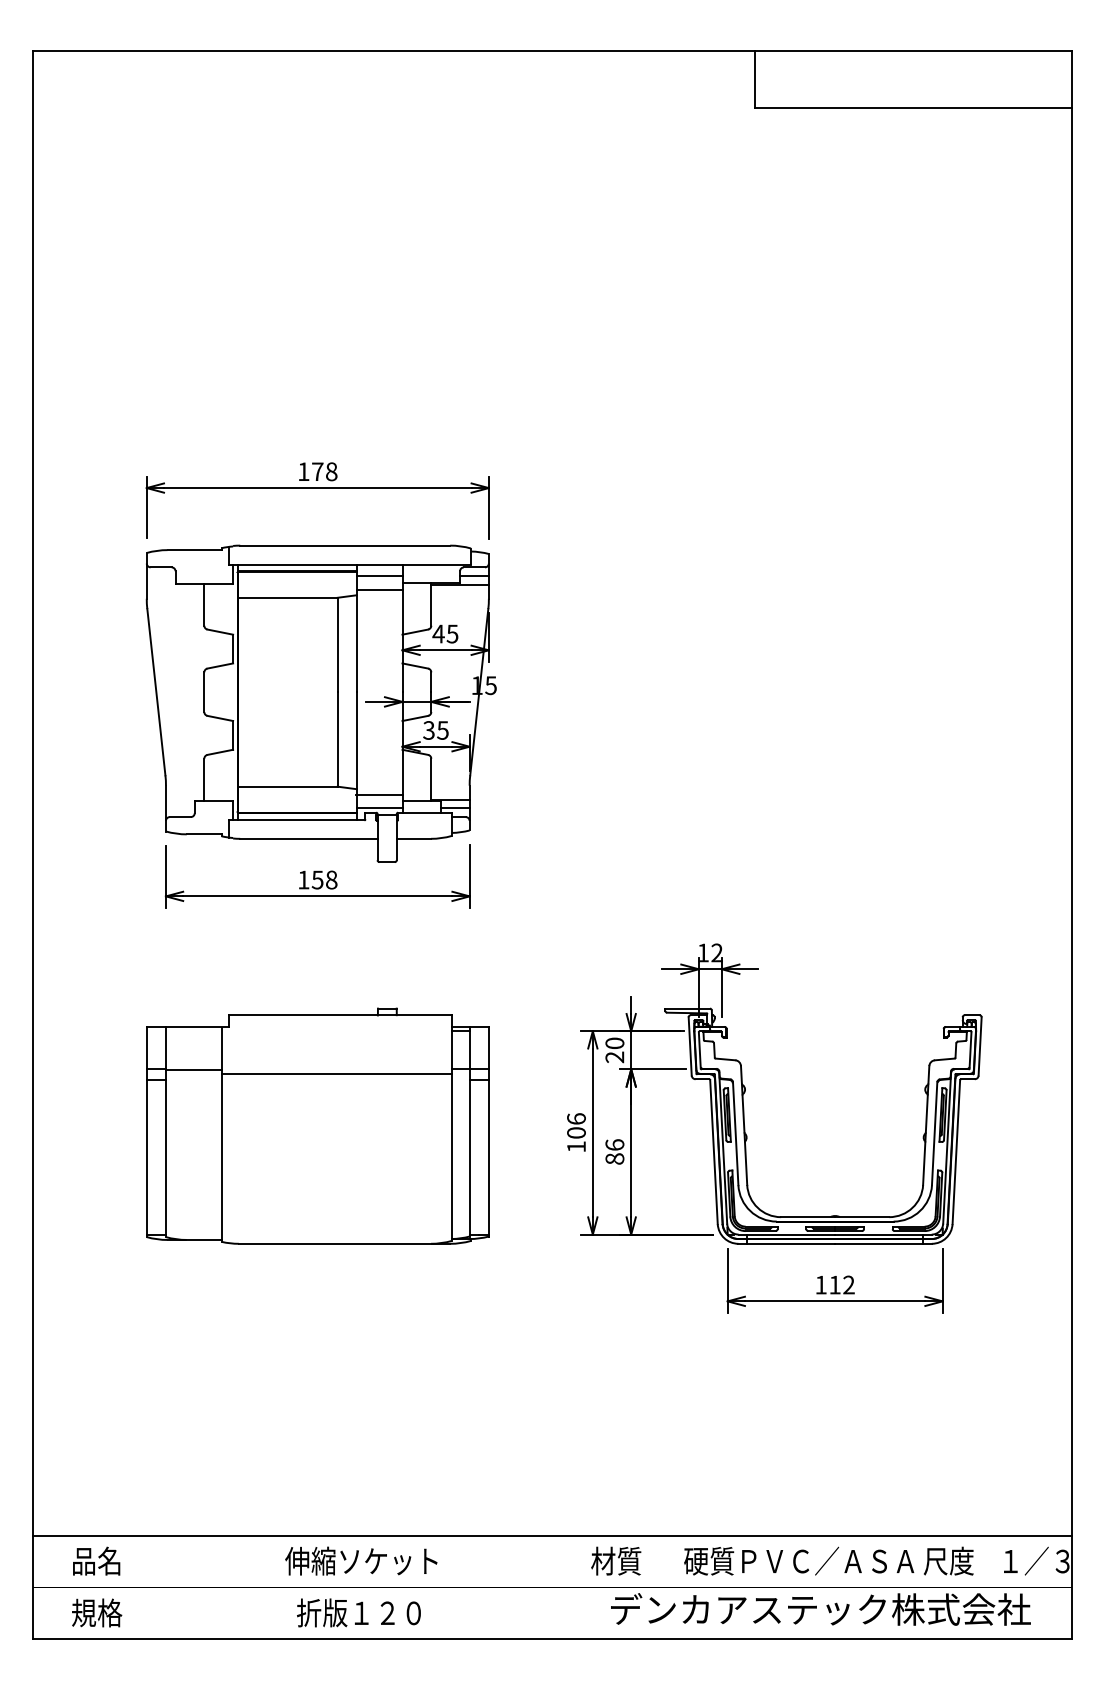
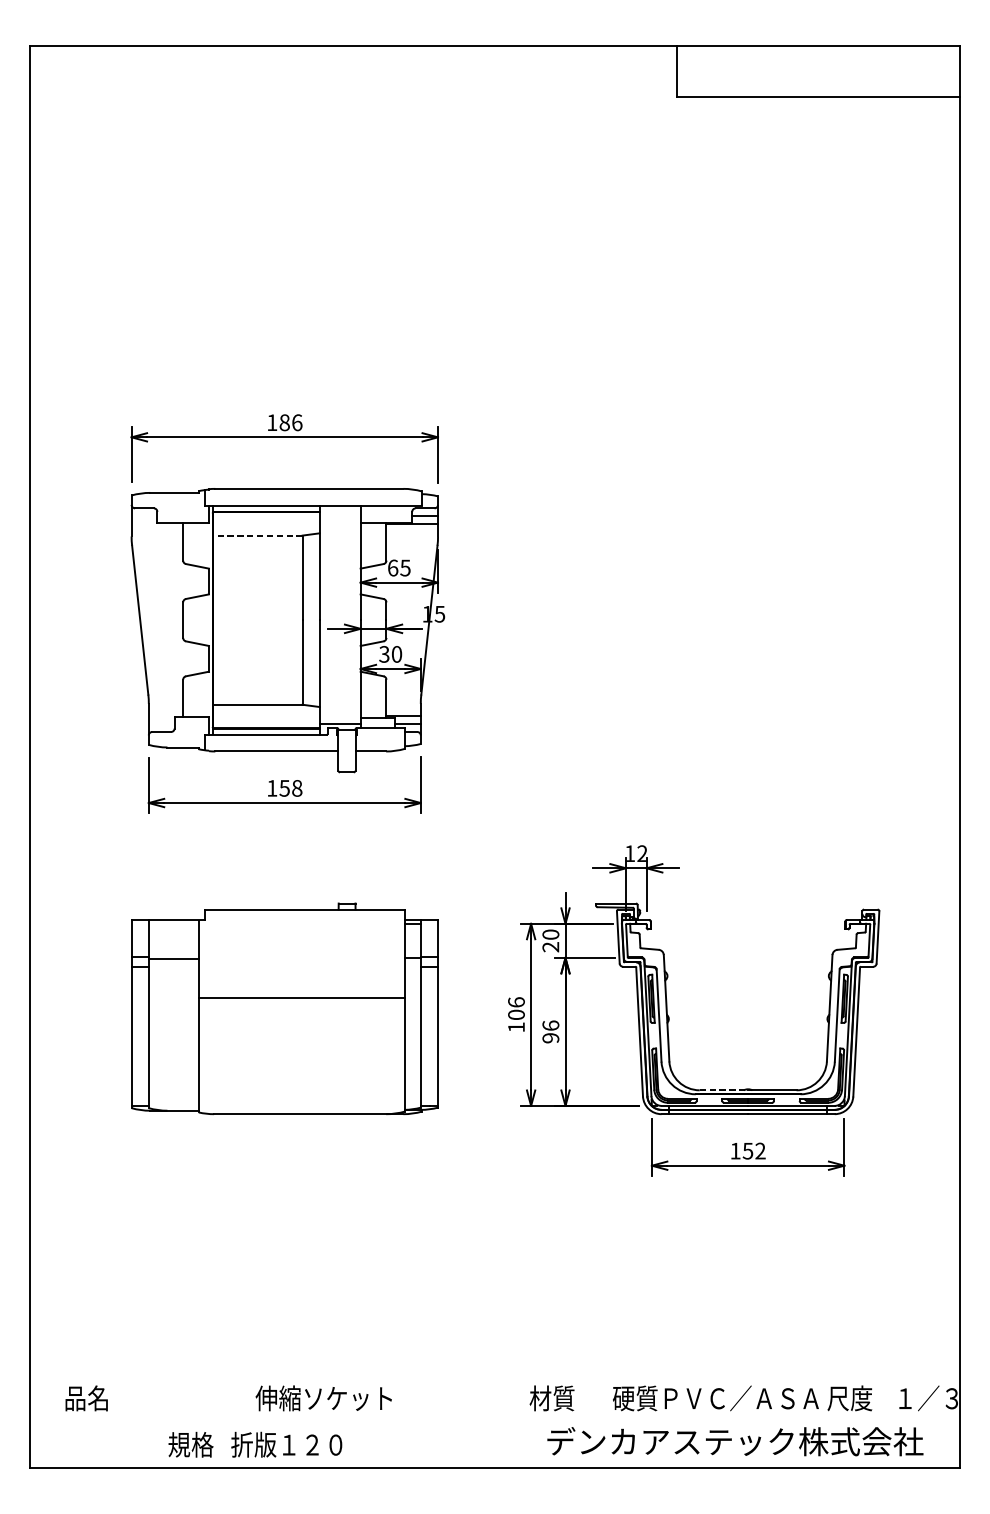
text: (324, 471) -> (290, 422), 178 -> 186
line: (379, 576) -> (340, 516), removed
line: (379, 589) -> (340, 528), removed
line: (287, 597) -> (257, 535), solid -> dashed
text: (438, 633) -> (392, 567), 45 -> 65
text: (442, 730) -> (396, 654), 35 -> 30
line: (379, 794) -> (340, 711), removed
line: (336, 1074) -> (301, 998), moved
text: (614, 1158) -> (550, 1037), 86 -> 96
line: (808, 1217) -> (724, 1090), solid -> dashed
text: (834, 1285) -> (747, 1151), 112 -> 152
line: (552, 1535) -> (495, 1375), removed
text: (97, 1612) -> (191, 1444), moved
text: (358, 1612) -> (286, 1444), moved

